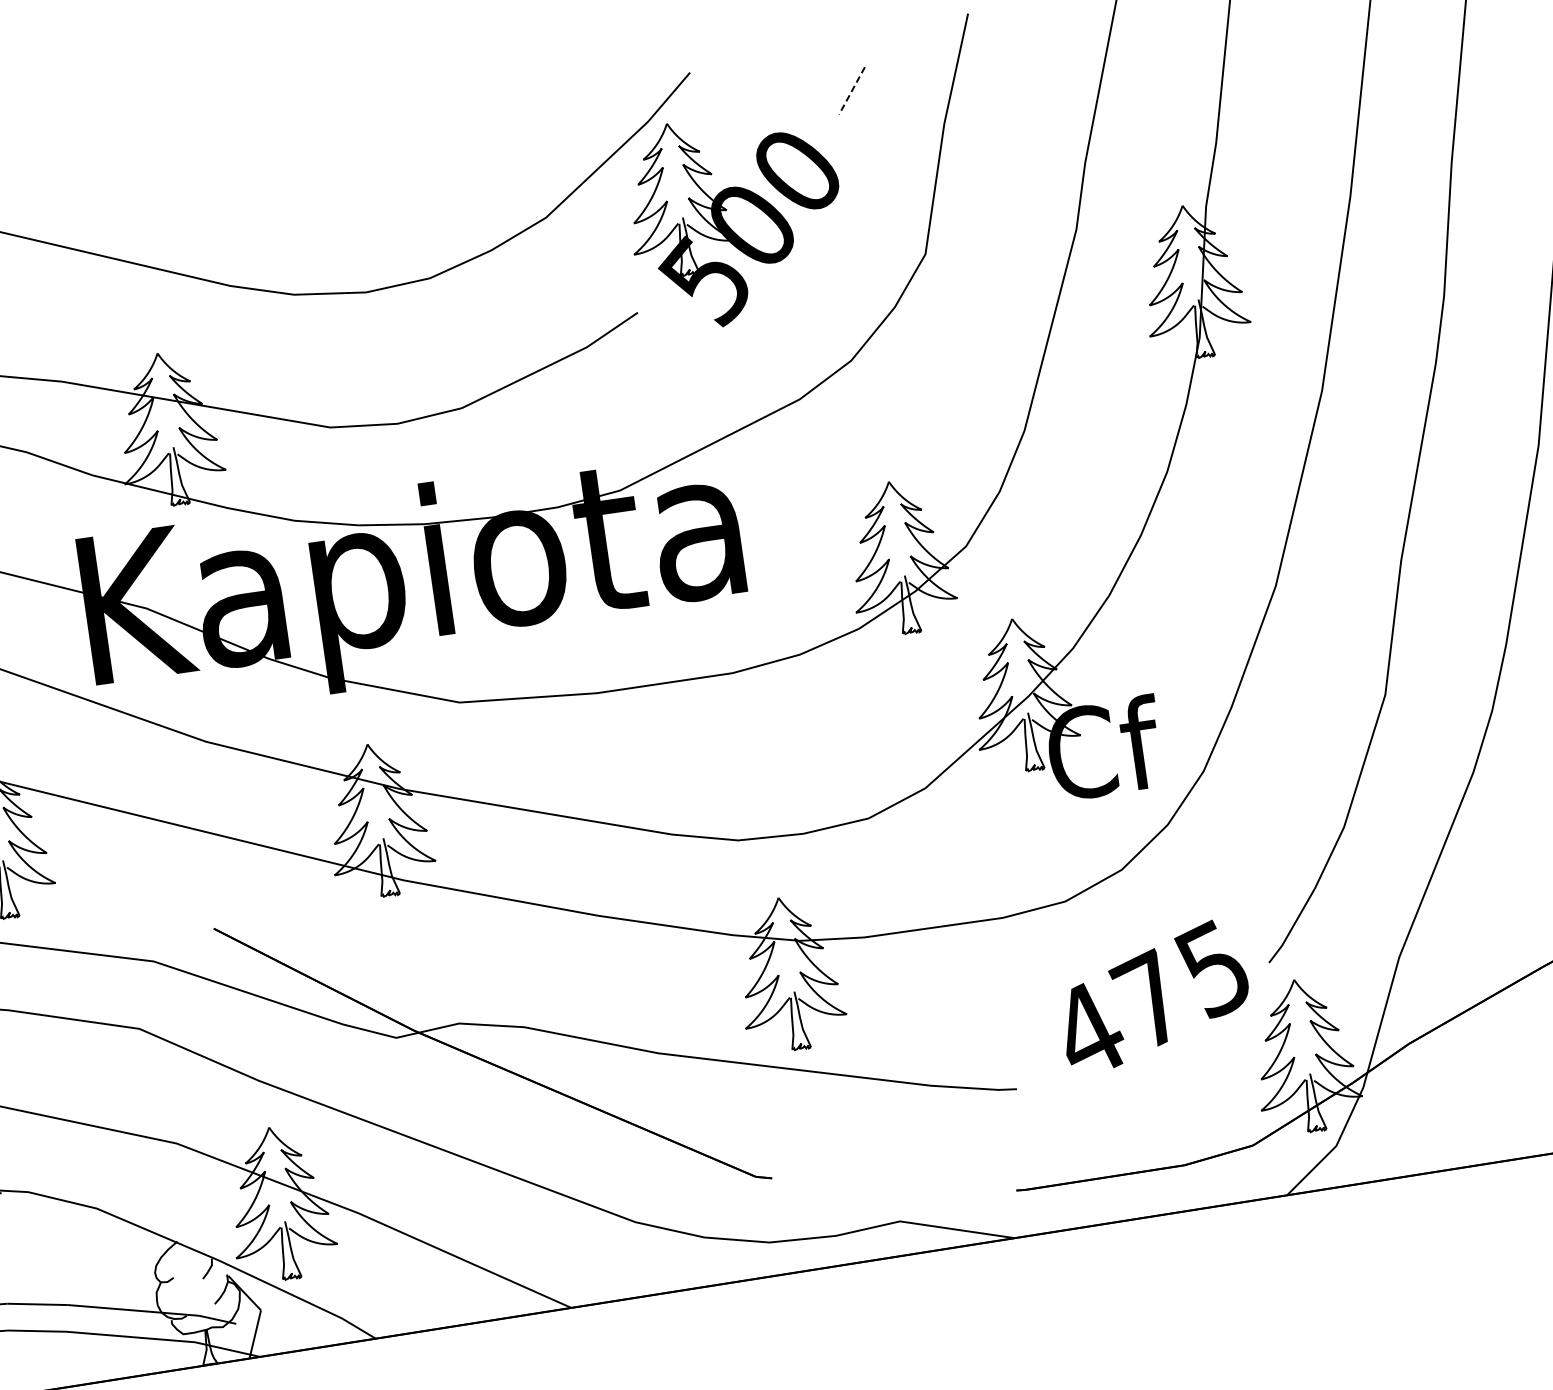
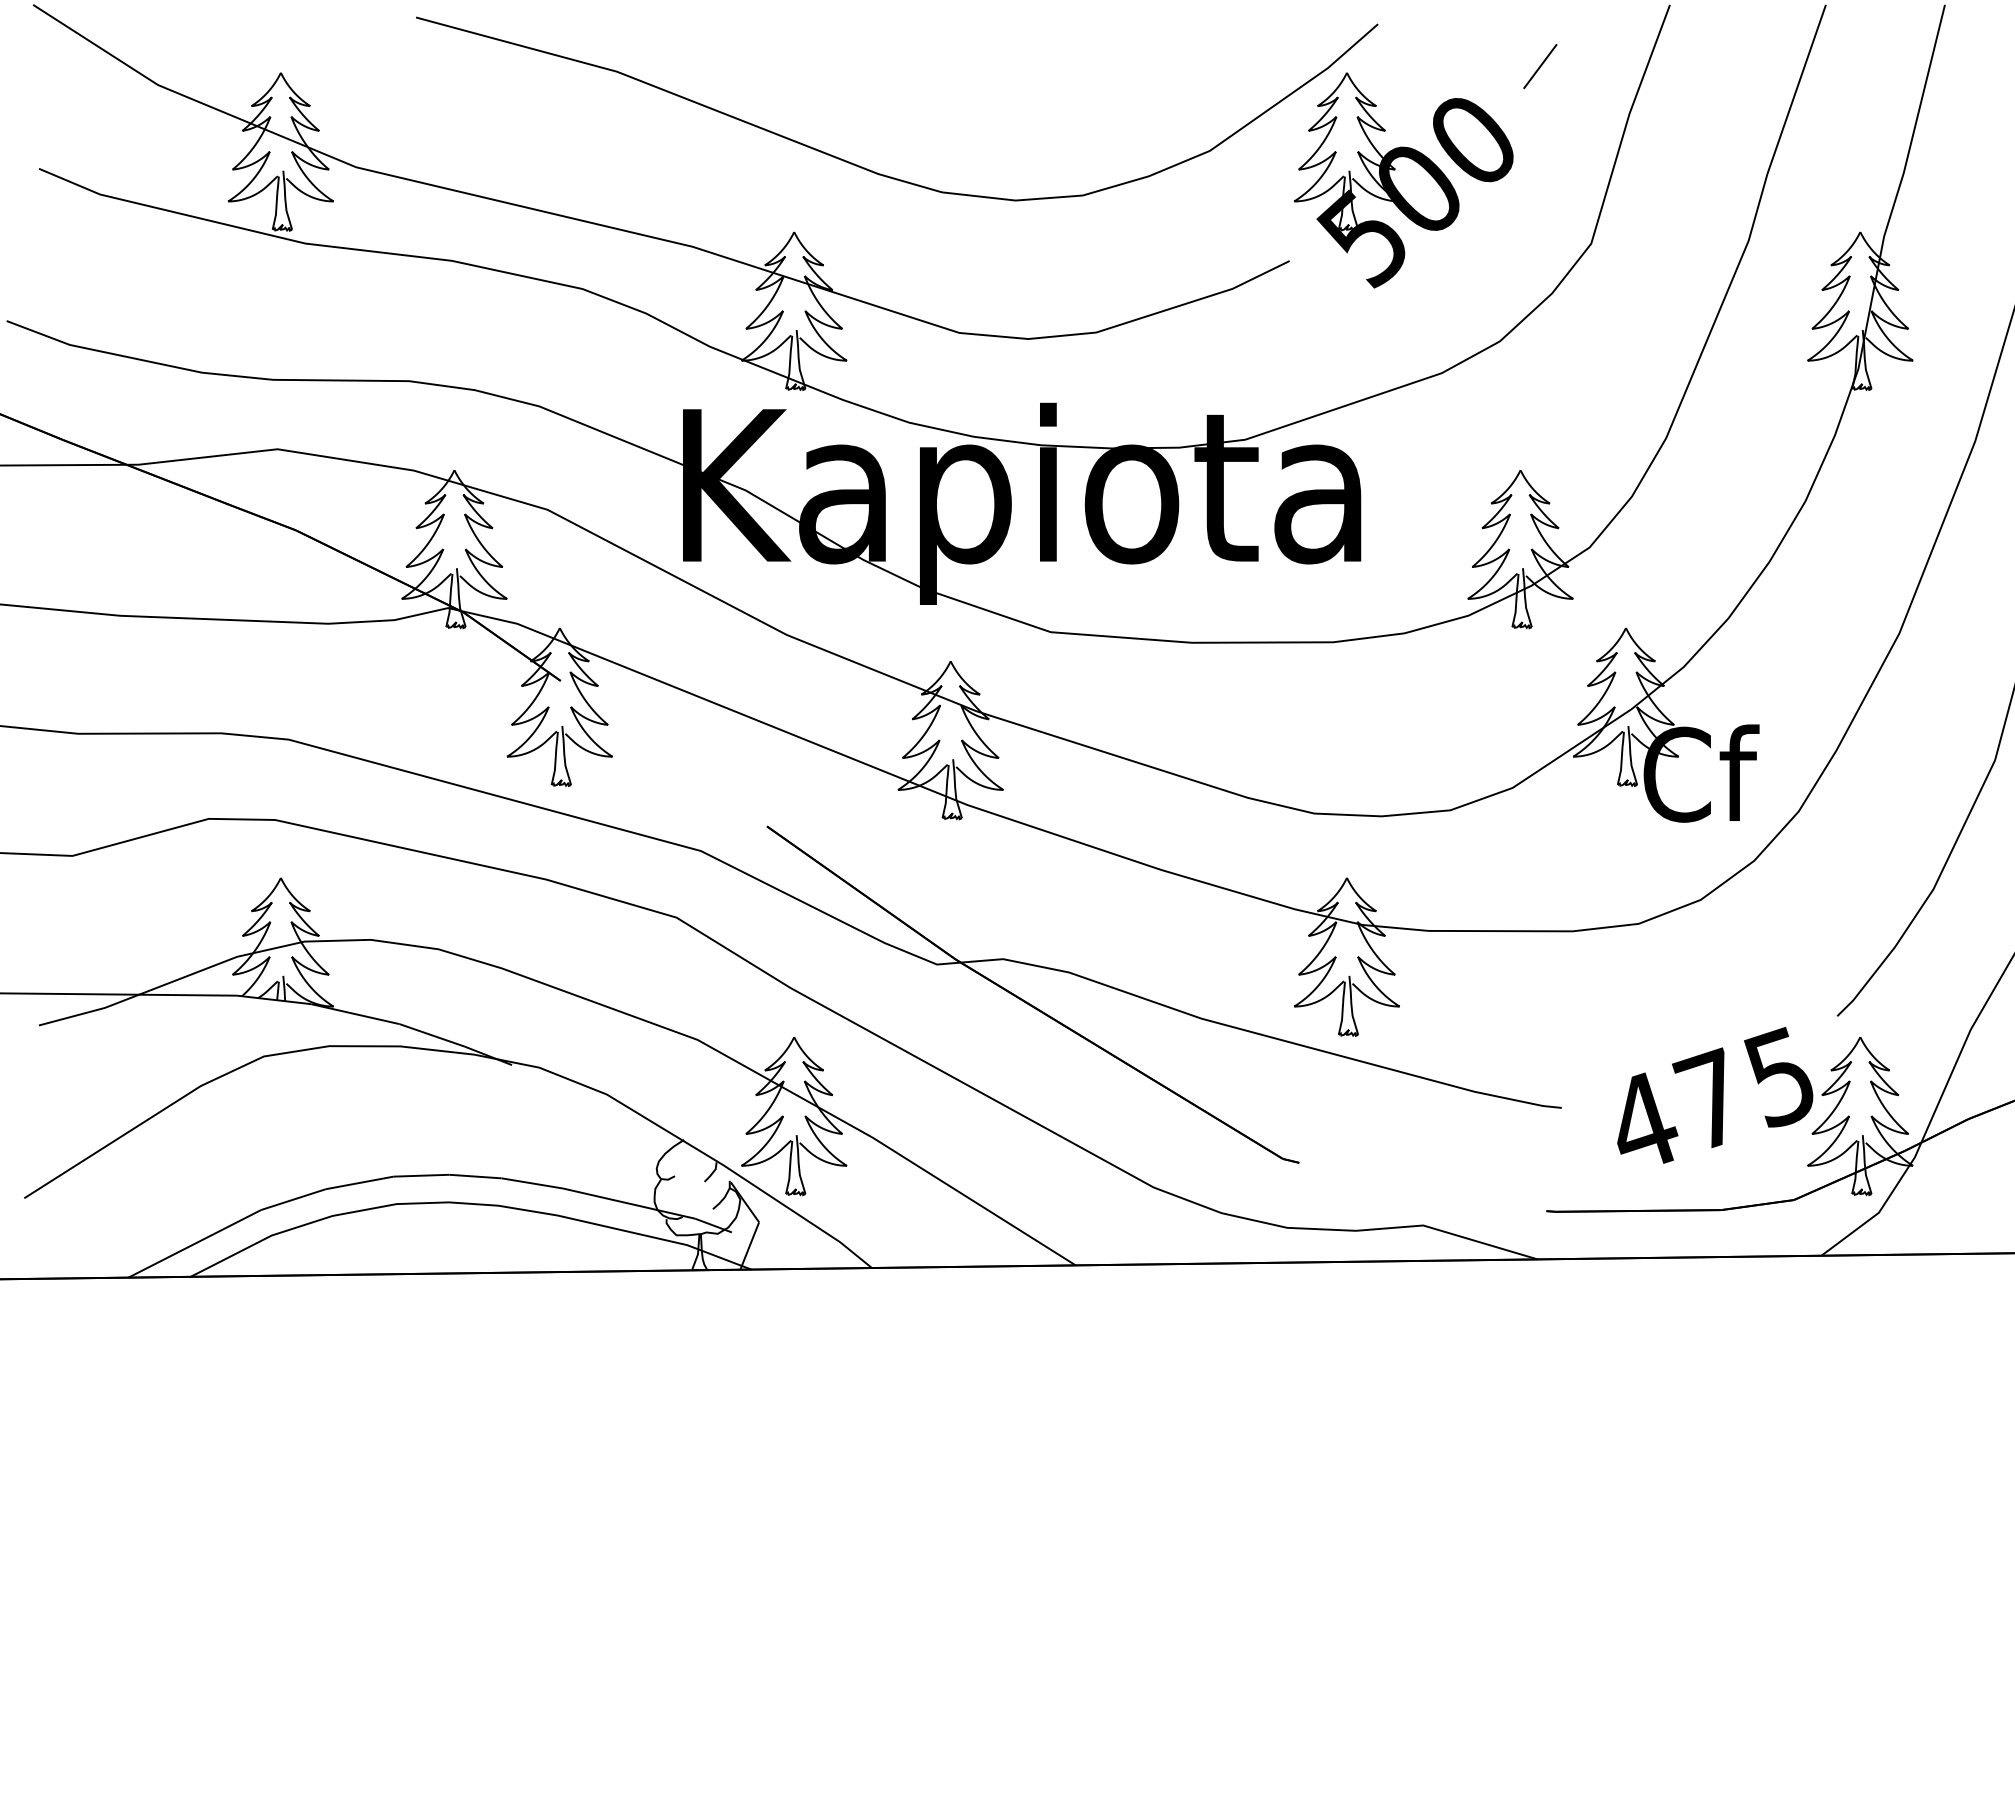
line: (852, 90) -> (1540, 66), dashed -> solid
text: (1154, 995) -> (1715, 1095), moved

